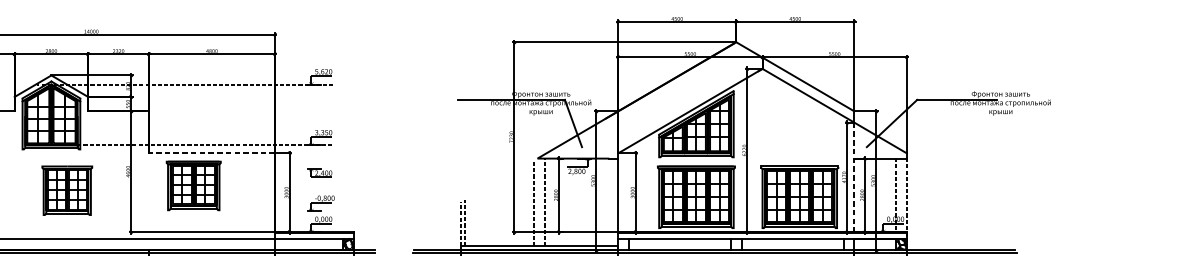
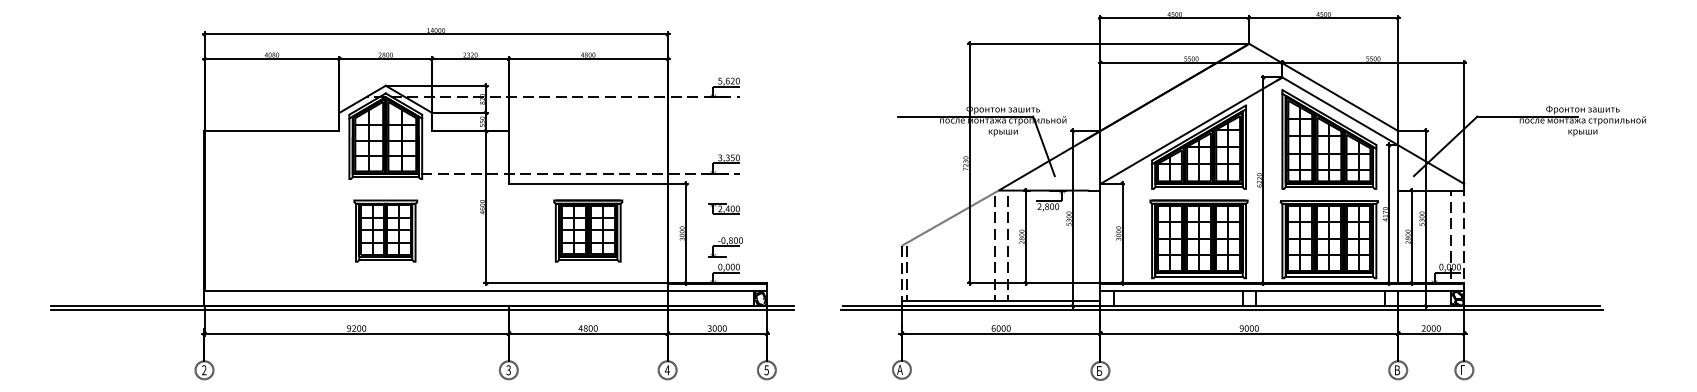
part: (799, 118) -> (1329, 139), added
line: (211, 152) -> (587, 183), dashed -> solid
line: (854, 177) -> (1398, 214), dashed -> solid
line: (498, 179) -> (949, 217), added
part: (193, 185) -> (588, 230), moved
part: (67, 190) -> (385, 230), moved

